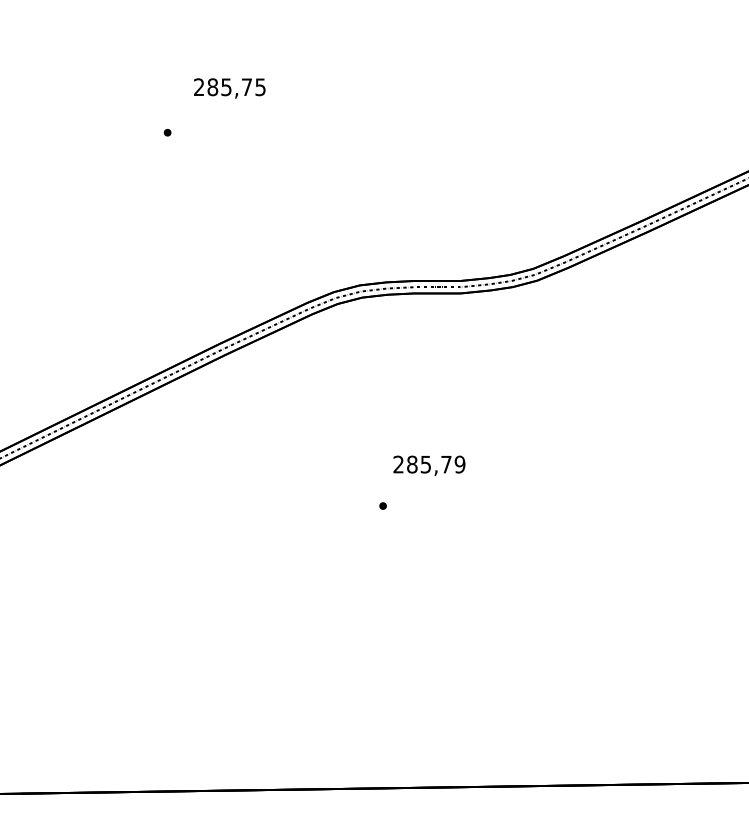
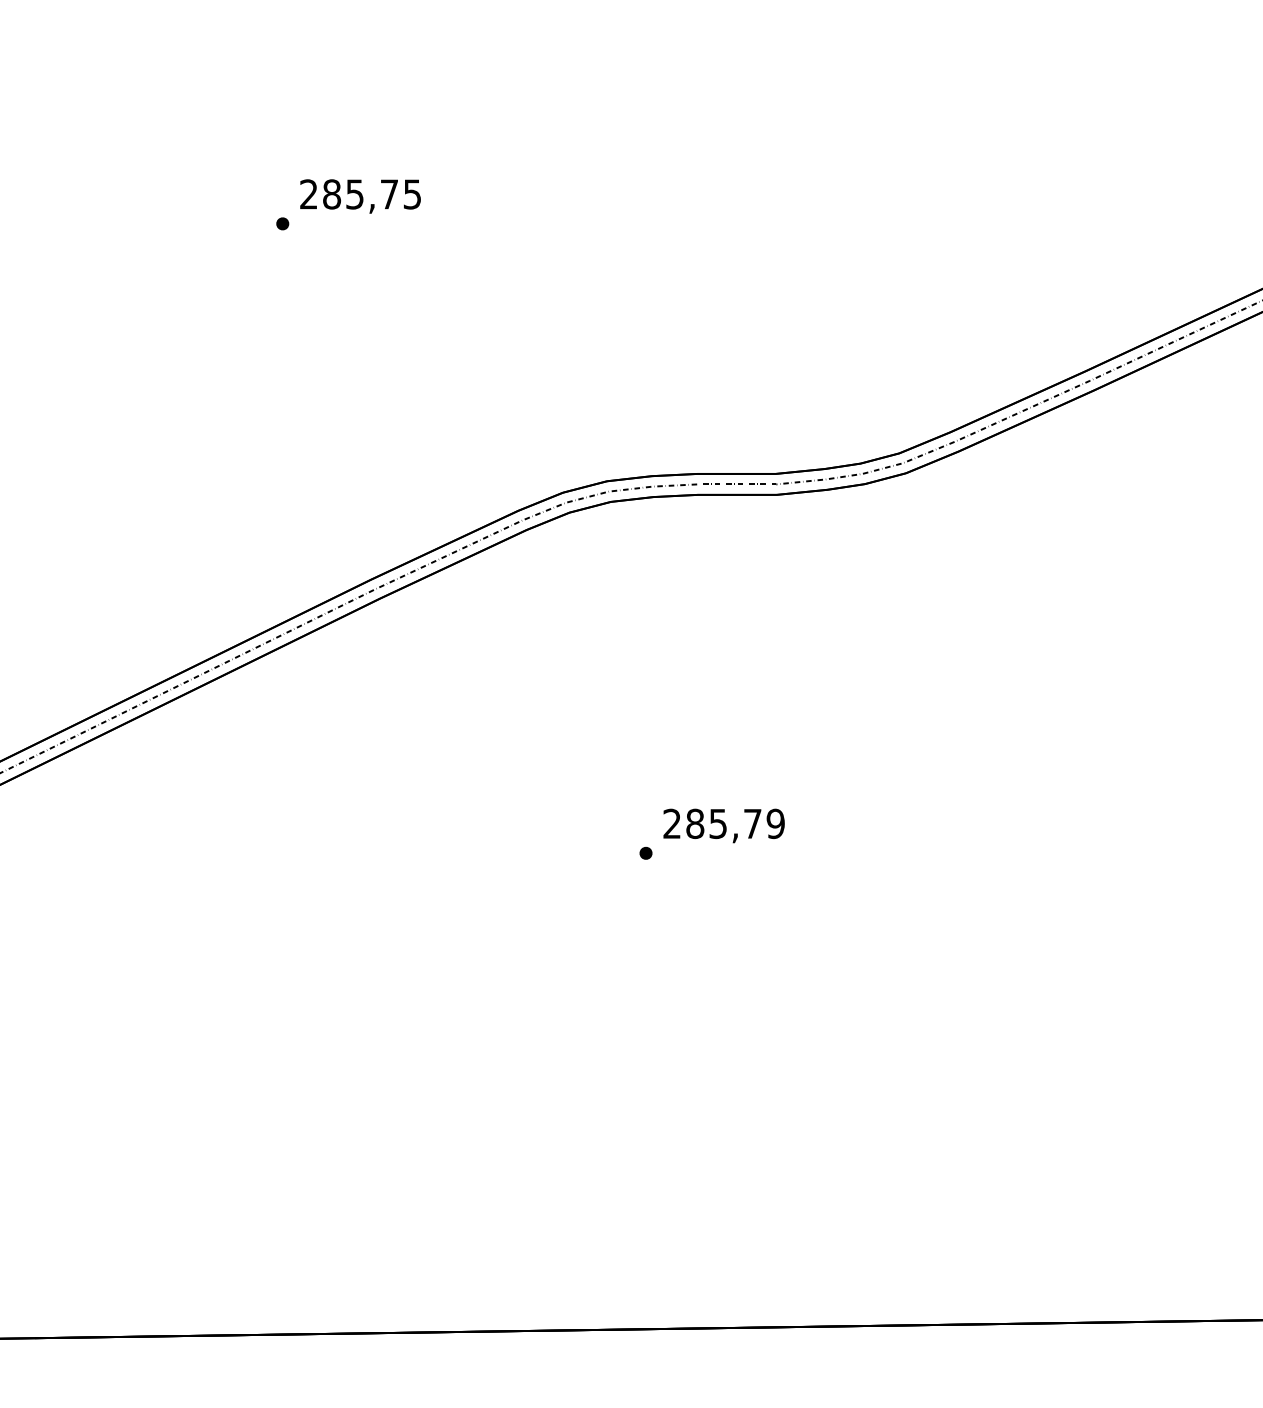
text: (229, 88) -> (360, 196), moved
text: (429, 465) -> (724, 825), moved

